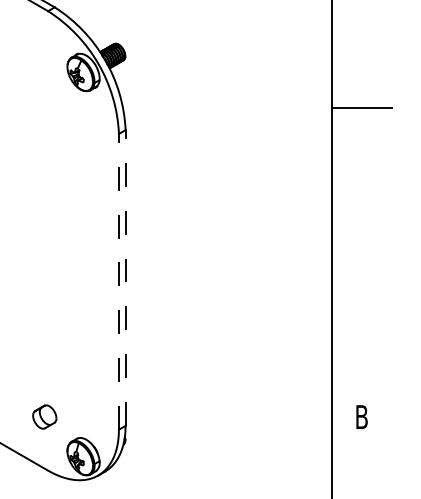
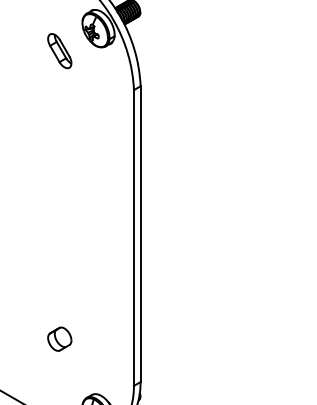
part: (44, 94) -> (59, 50), added
line: (125, 278) -> (140, 234), dashed -> solid
line: (118, 281) -> (133, 237), dashed -> solid
part: (44, 416) -> (59, 338), moved

